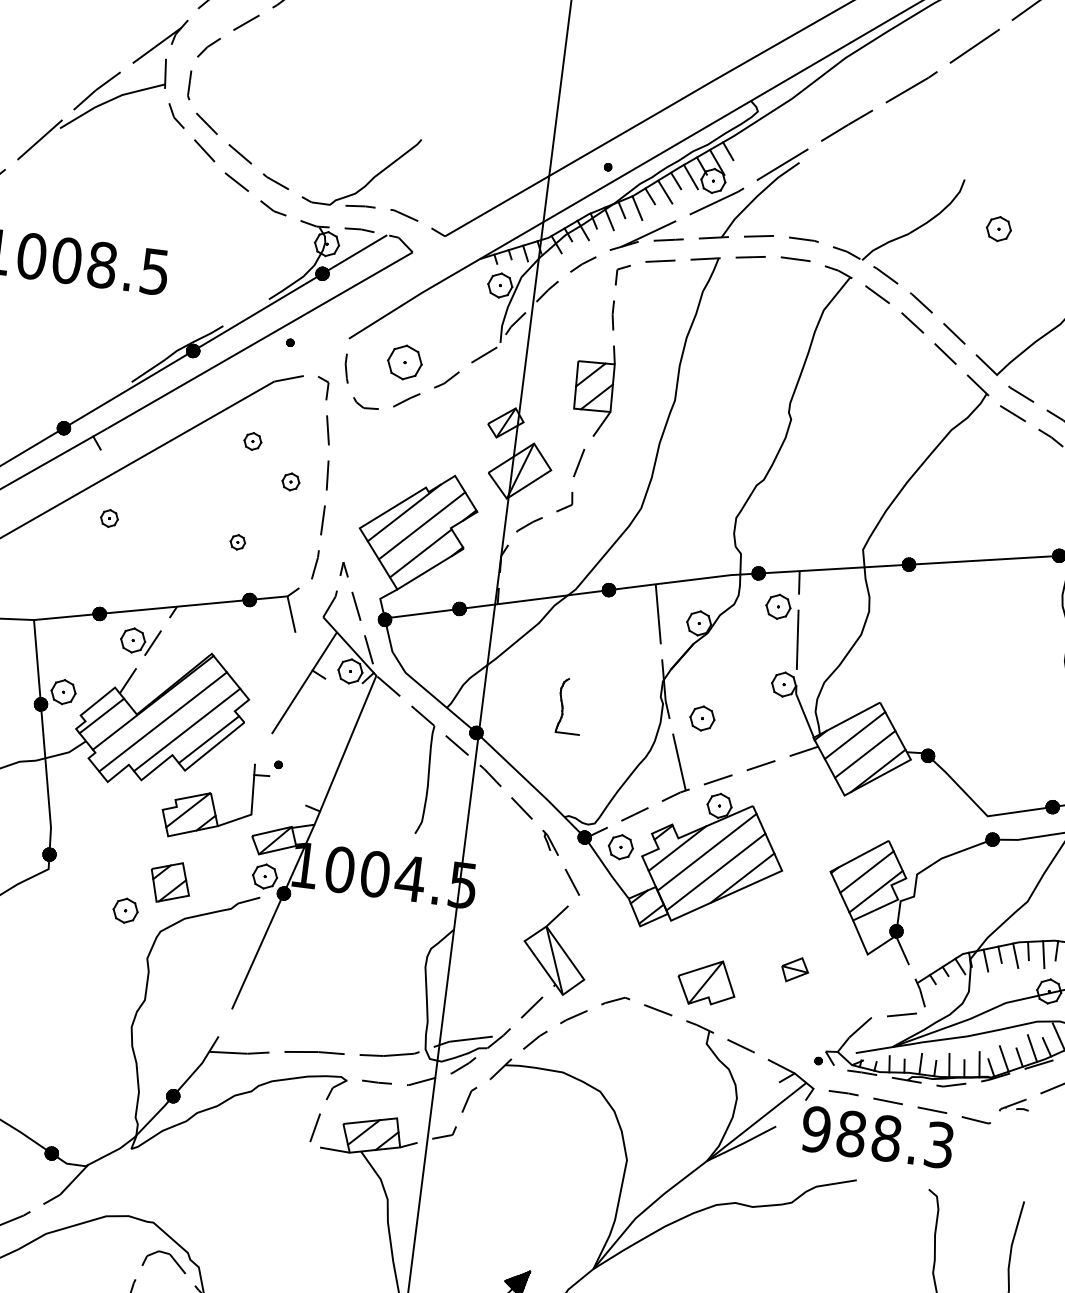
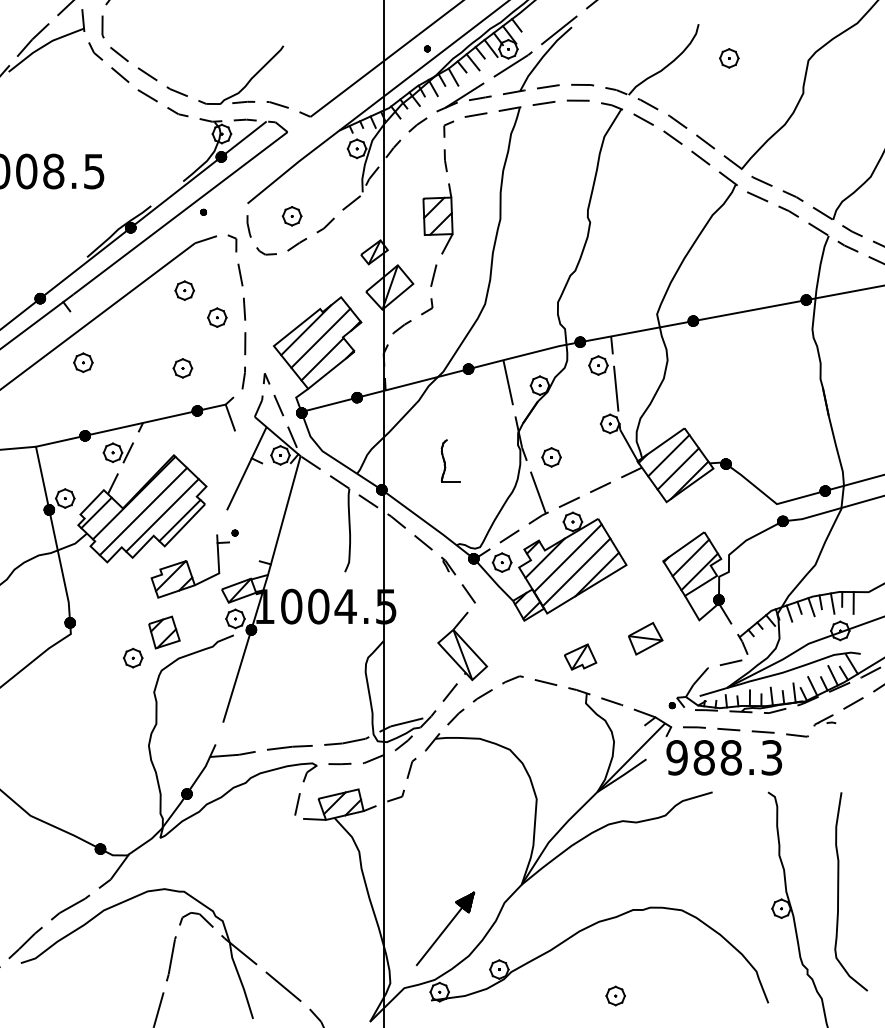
part: (403, 362) -> (291, 216), size x0.71
part: (252, 441) -> (184, 290), size x1.43
part: (291, 481) -> (217, 317), size x1.43
part: (109, 518) -> (83, 362), size x1.43
part: (237, 542) -> (182, 368), size x1.67
part: (794, 969) -> (645, 638), size x1.67
part: (707, 982) -> (580, 656), size x0.71

